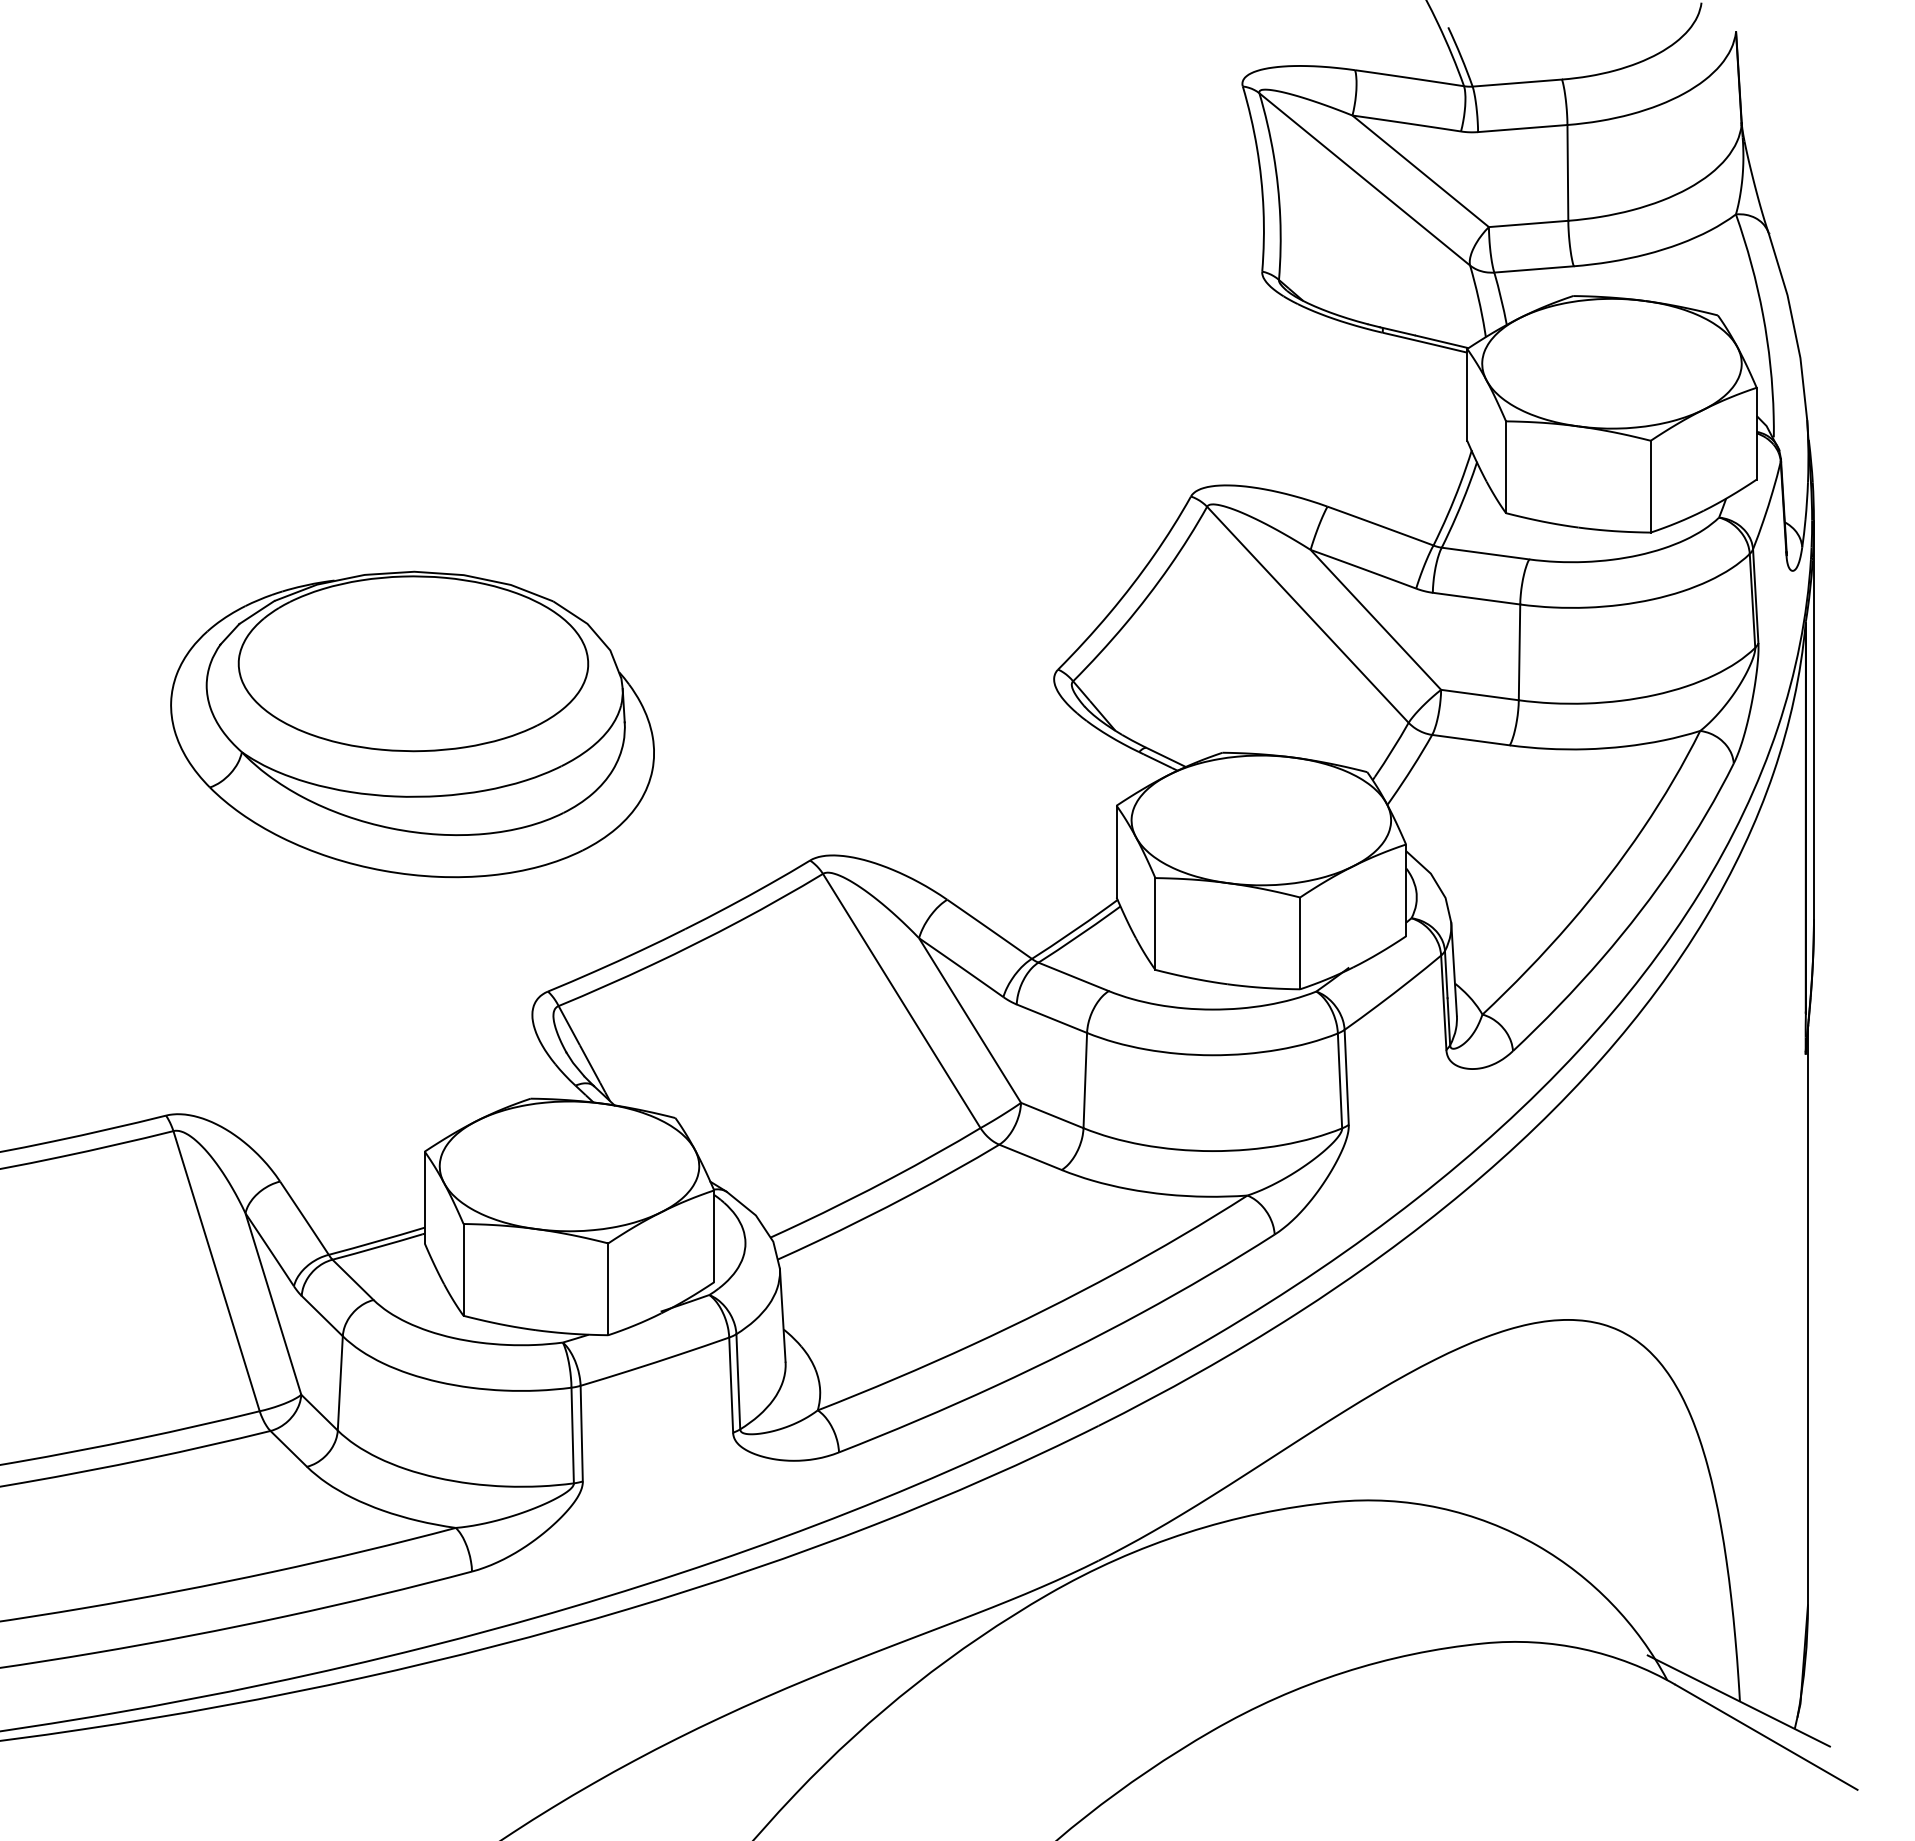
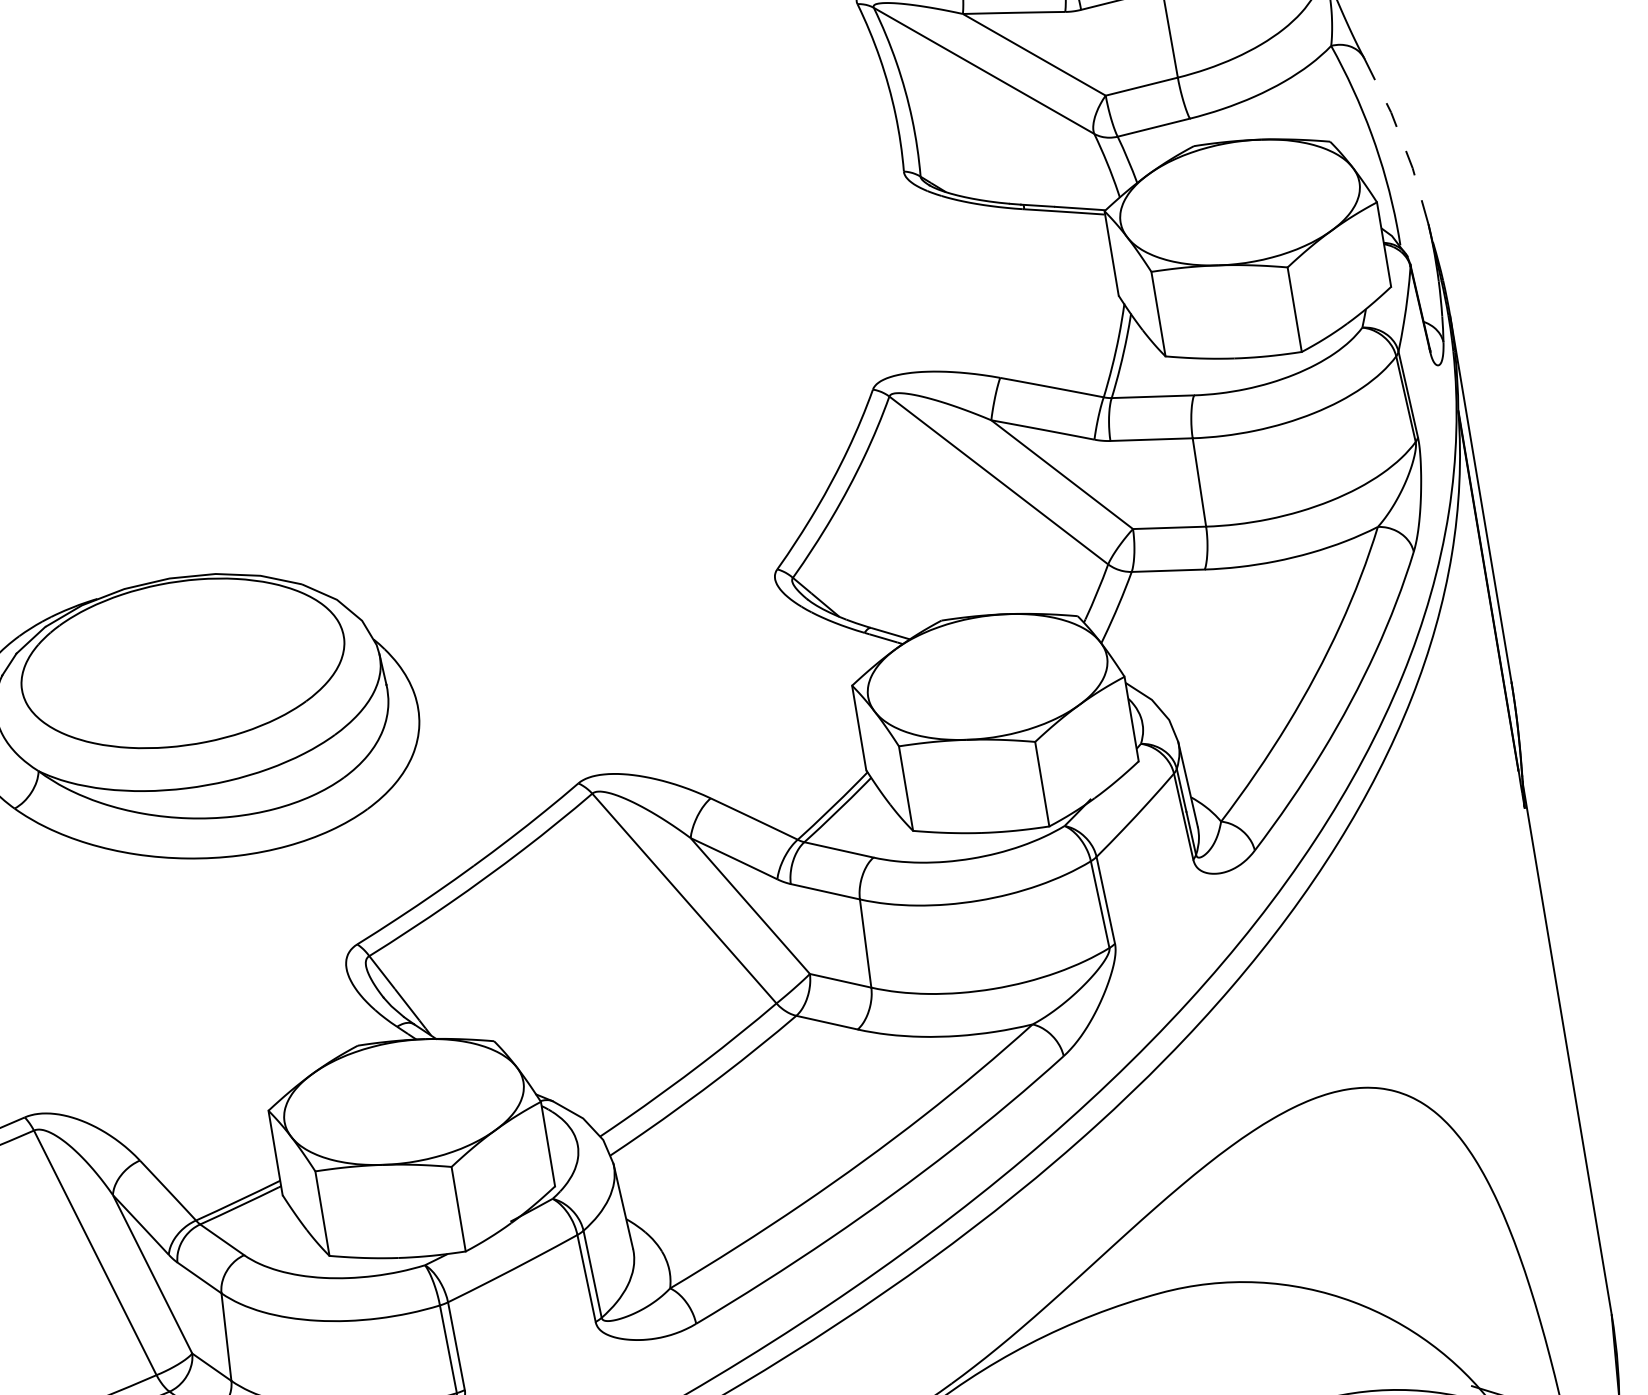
line: (1793, 325) -> (1401, 139), solid -> dashed

